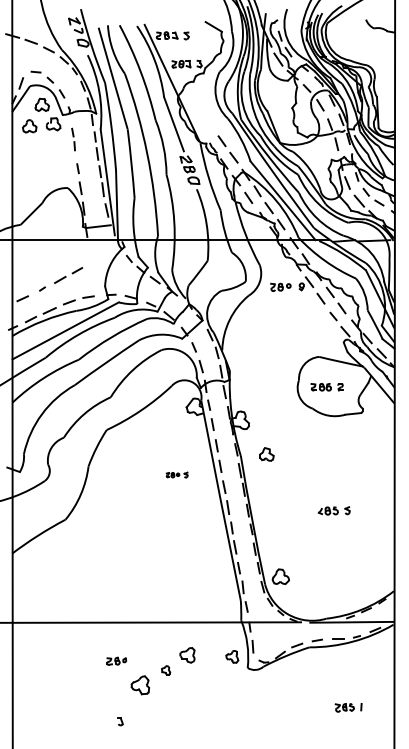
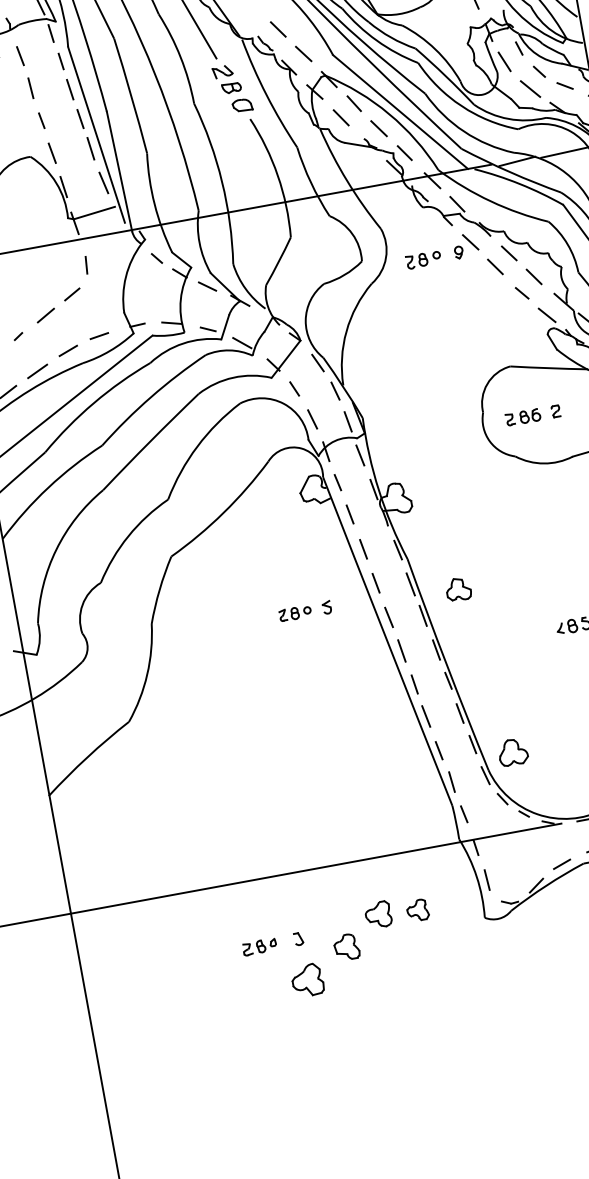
part: (73, 139) -> (24, 72), size x1.43
line: (88, 255) -> (86, 265), added
part: (266, 454) -> (458, 589), moved
part: (176, 474) -> (303, 610), size x1.43
part: (232, 656) -> (417, 909), moved
part: (165, 670) -> (345, 947), size x1.67
part: (120, 721) -> (298, 938), moved

